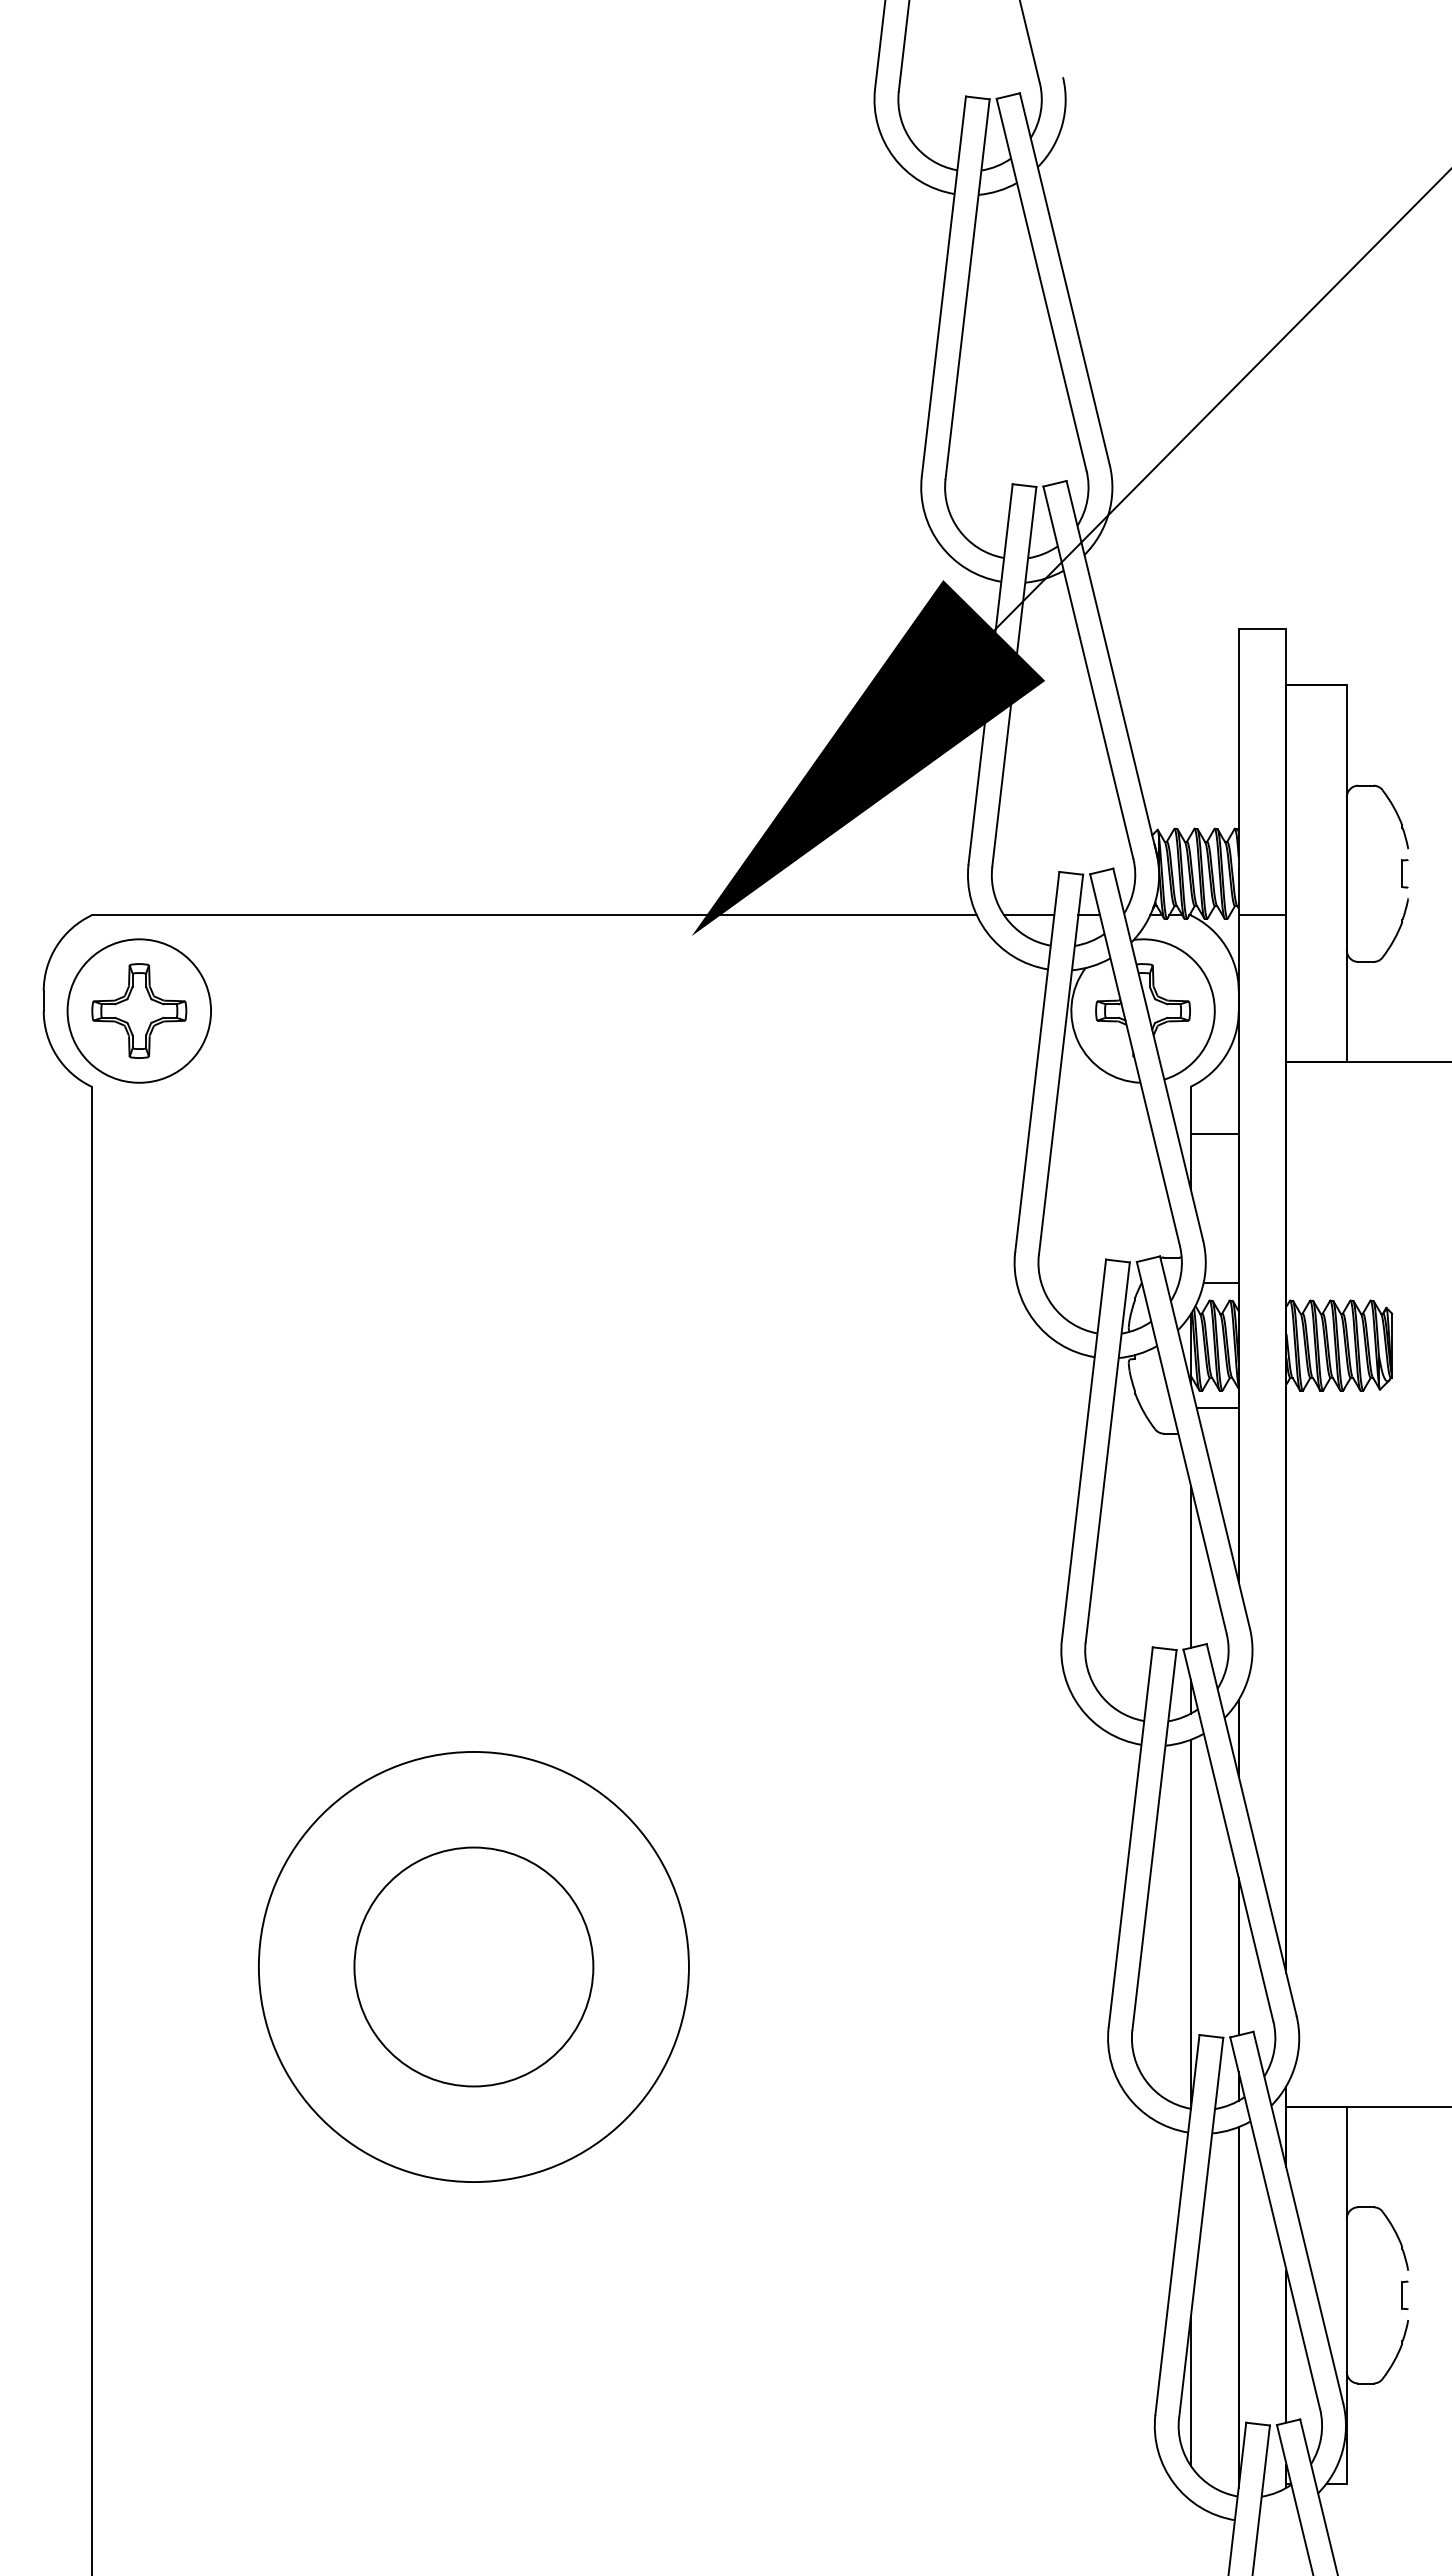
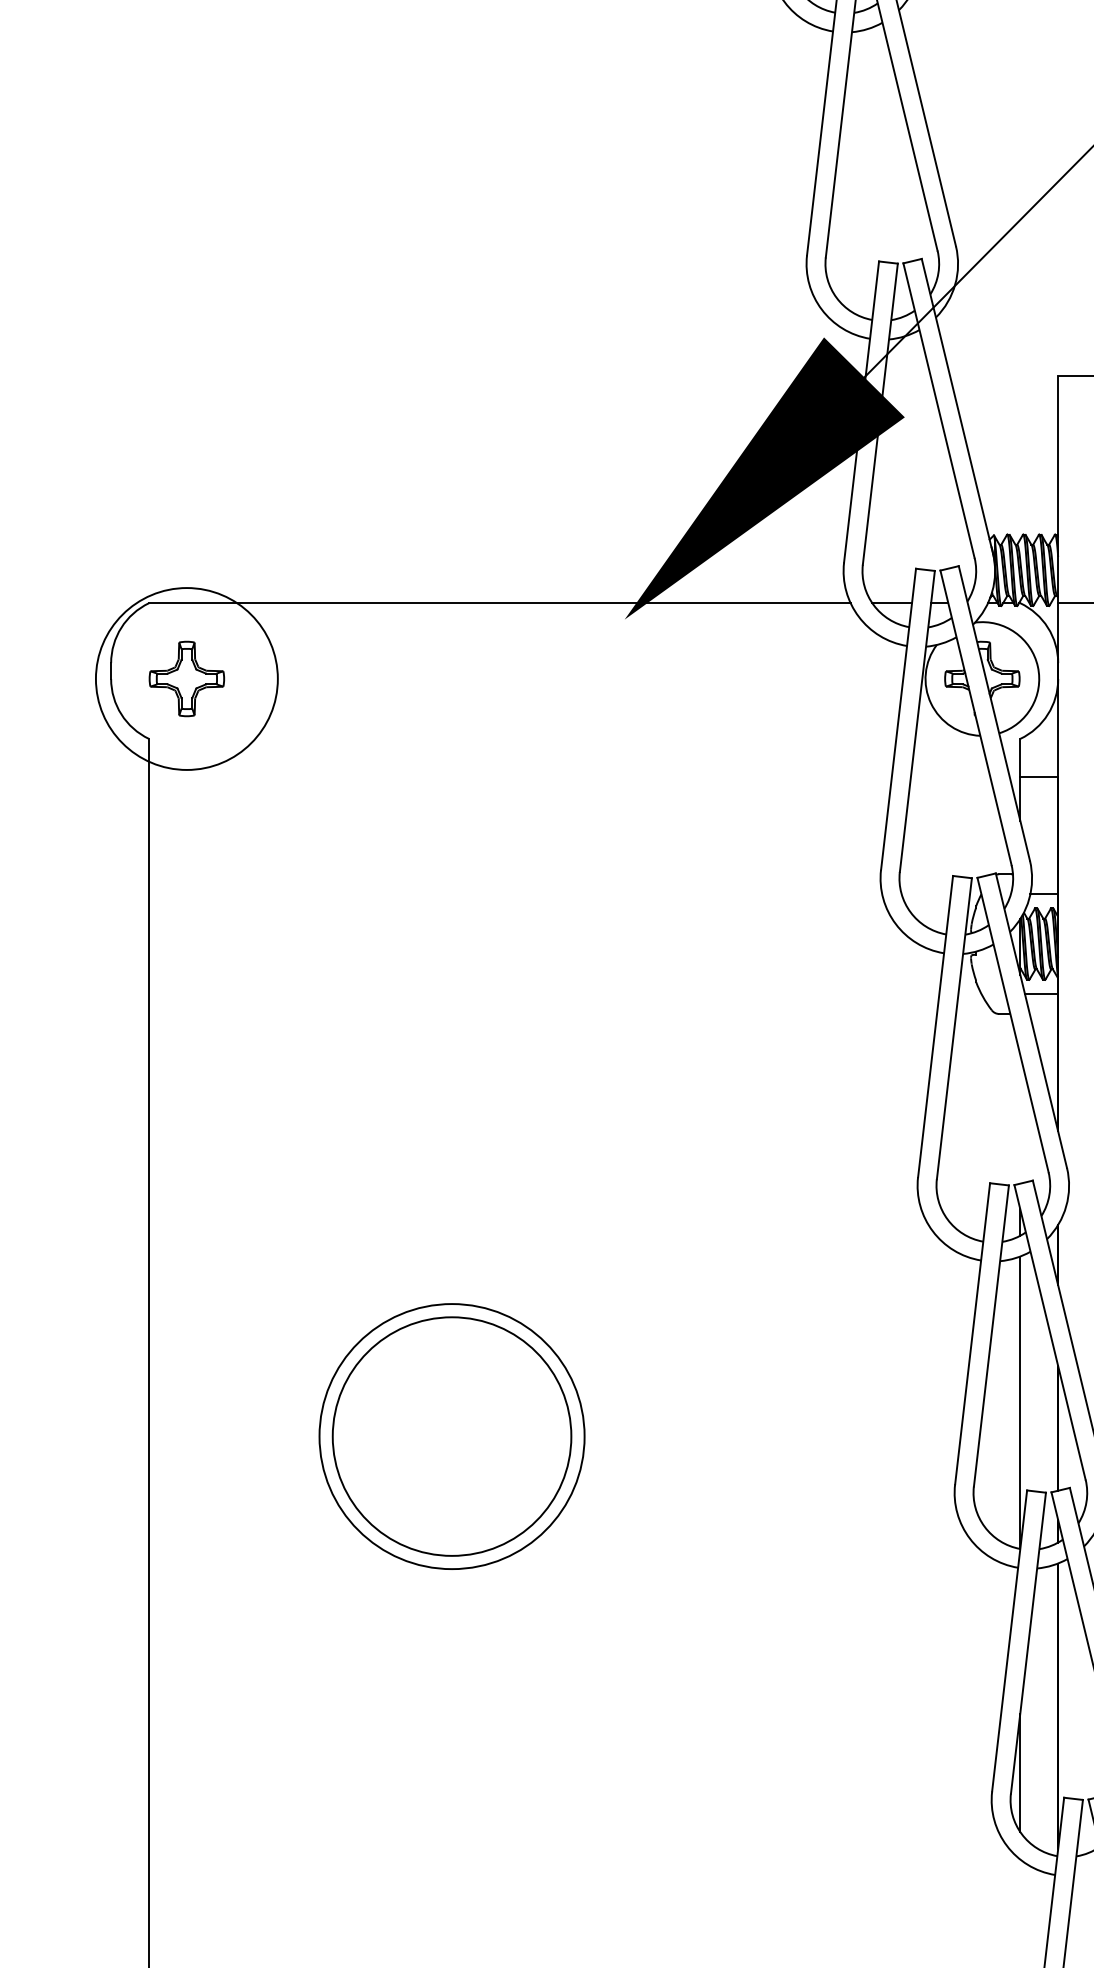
circle: (139, 1010) -> (187, 678), size x1.6
line: (1190, 1566) -> (1019, 1119), removed
circle: (473, 1966) -> (451, 1436), size x0.7
circle: (473, 1966) -> (451, 1436), size x1.4

